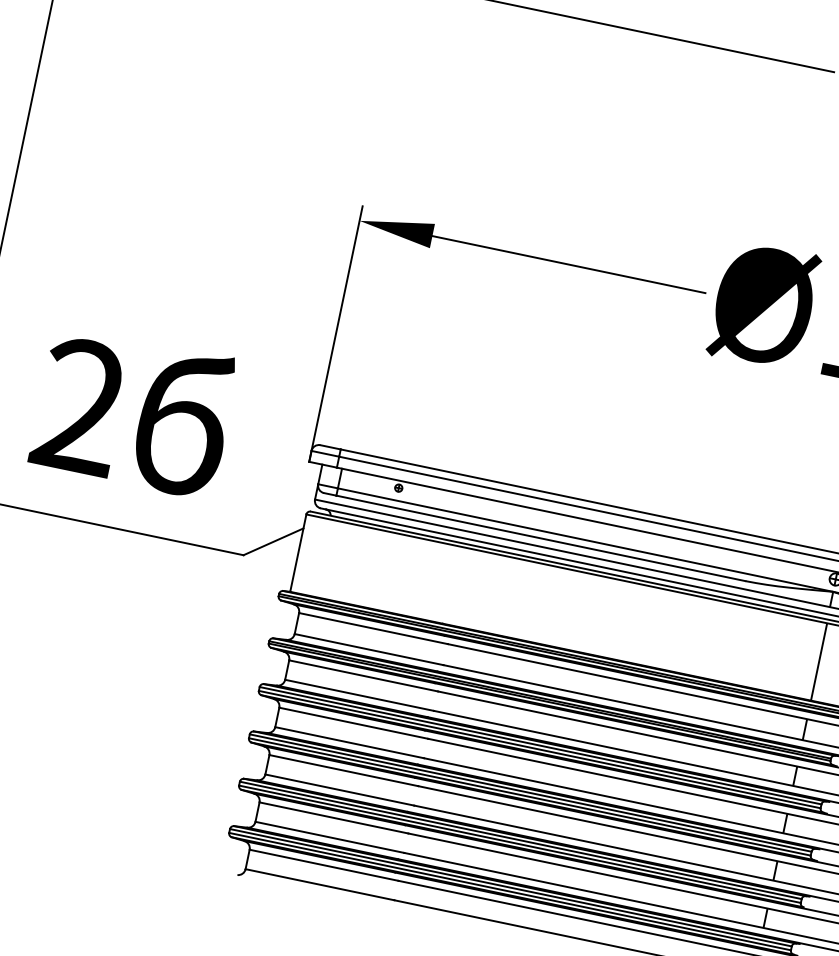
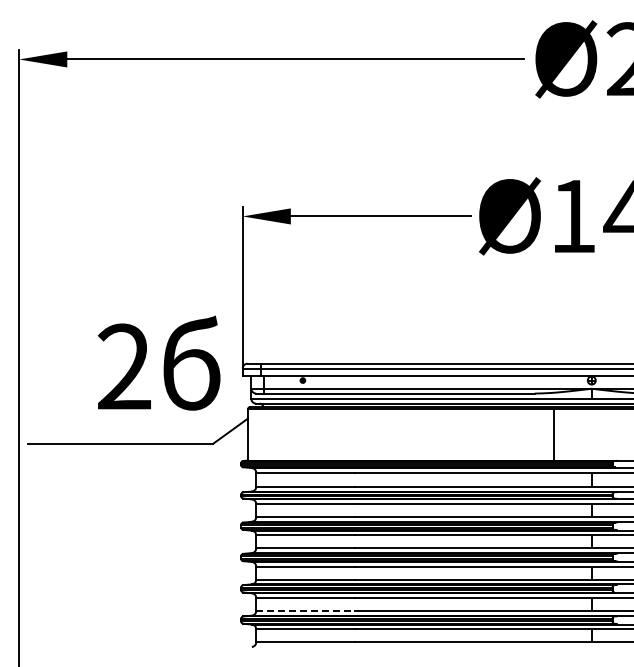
text: (133, 410) -> (158, 362), moved
line: (819, 662) -> (554, 435), moved
line: (330, 836) -> (305, 610), solid -> dashed

